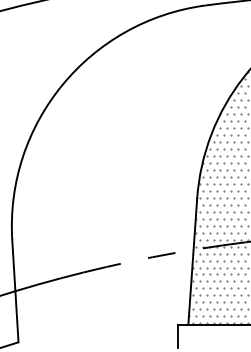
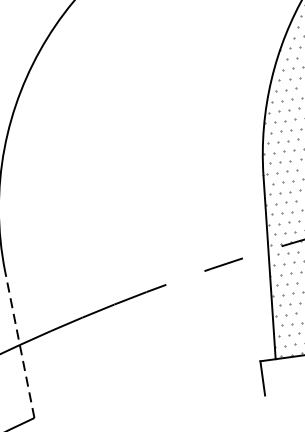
line: (15, 290) -> (19, 344), solid -> dashed

